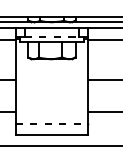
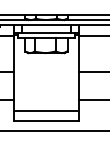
line: (52, 37) -> (46, 33), dashed -> solid
line: (52, 123) -> (46, 110), dashed -> solid

